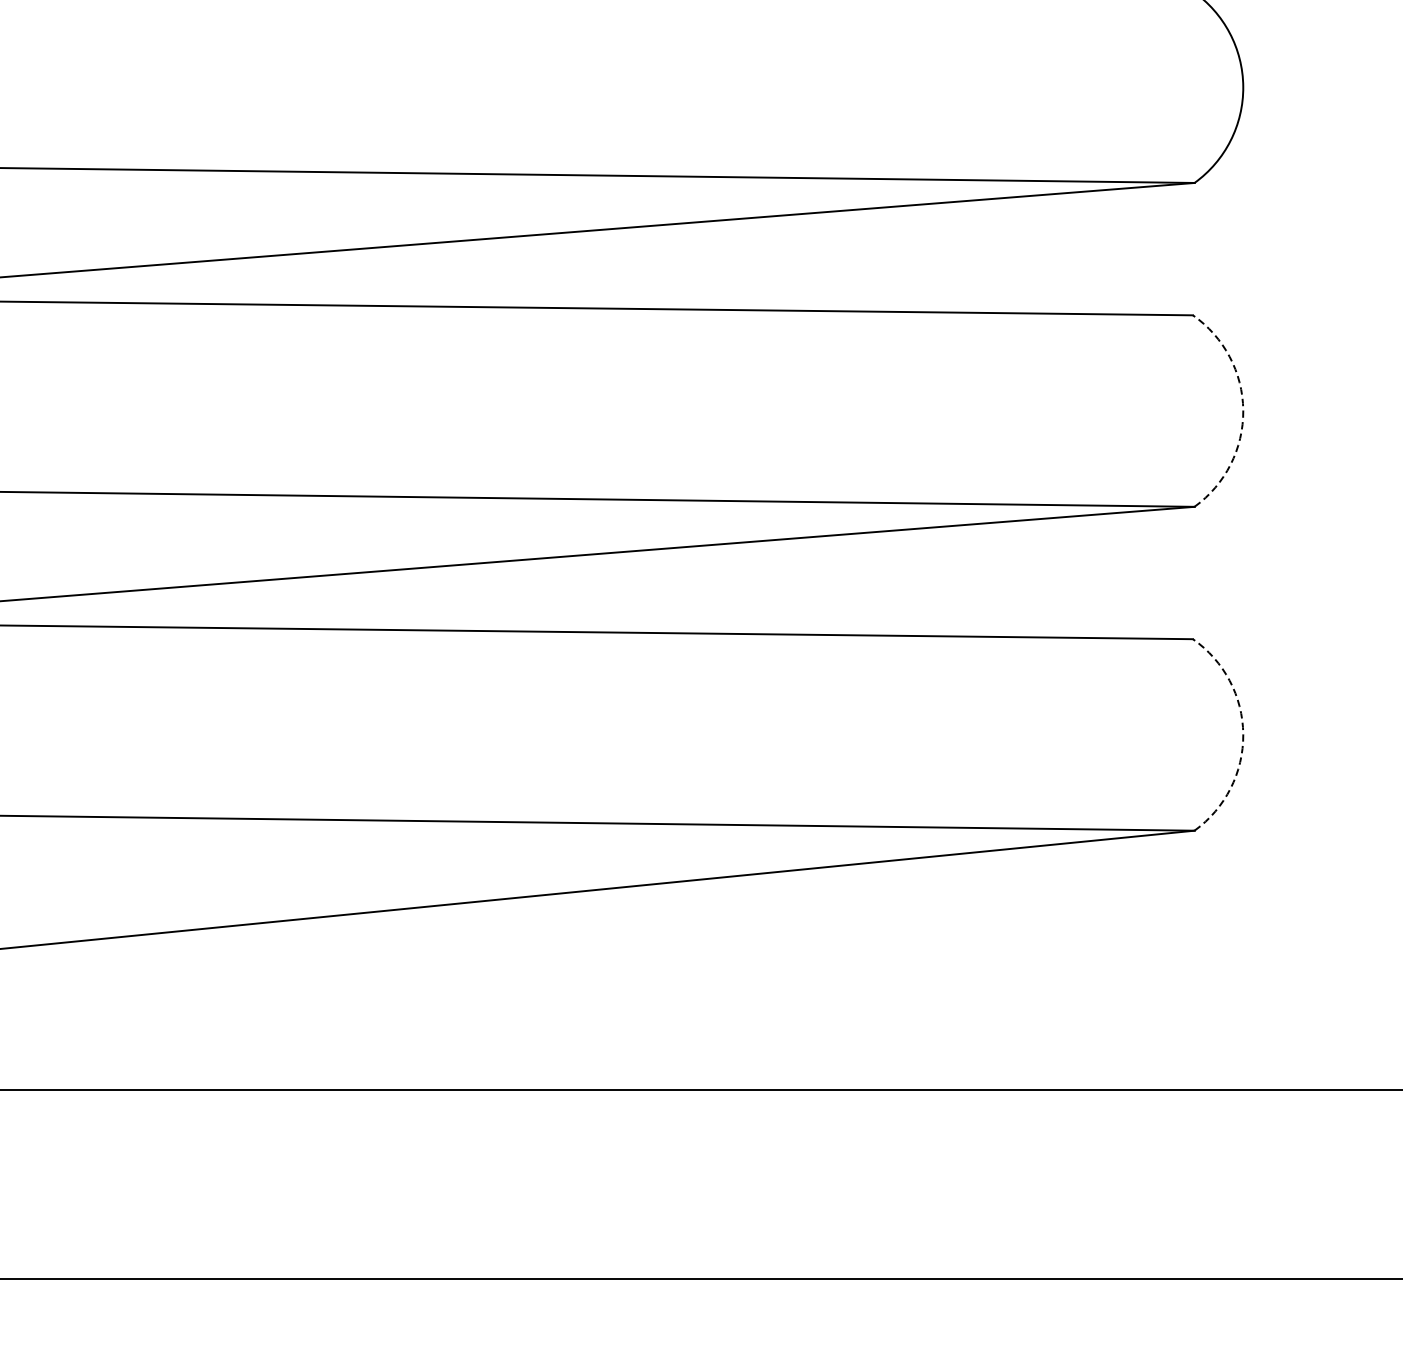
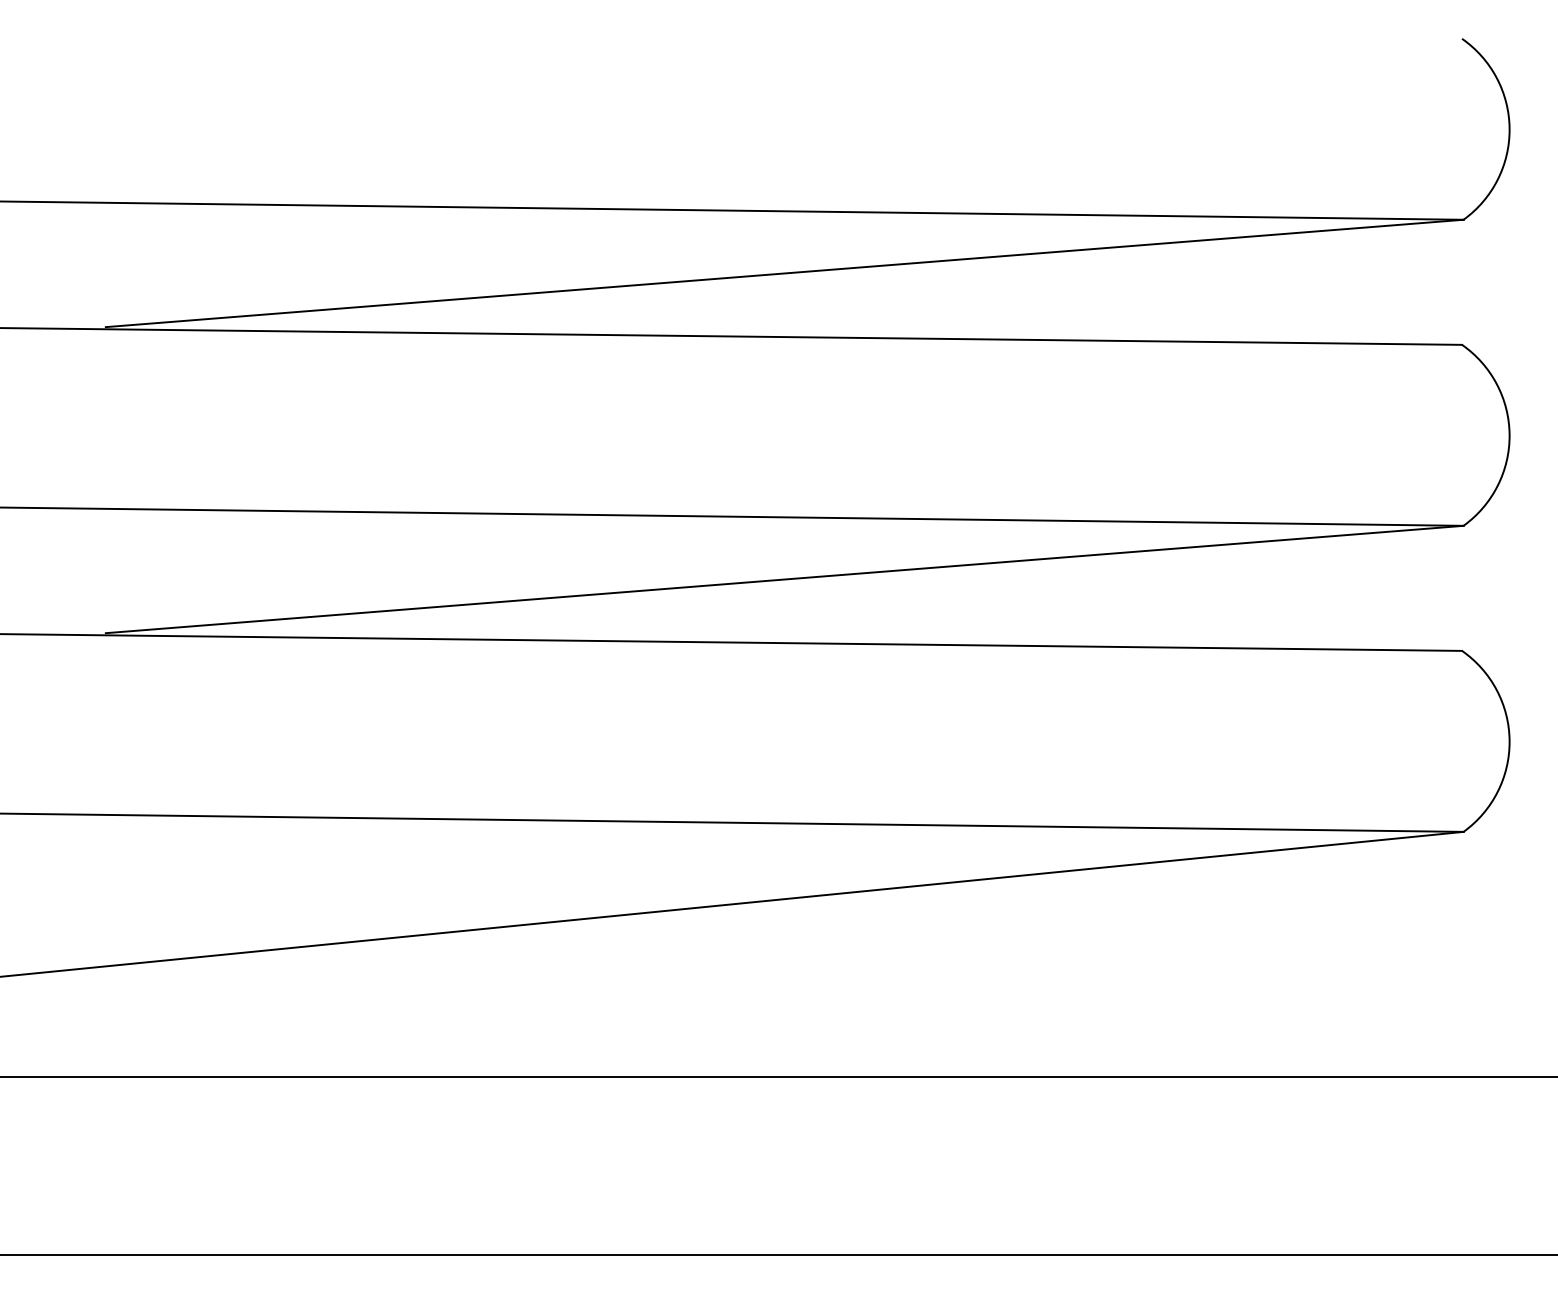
arc: (1243, 410) -> (1509, 434), dashed -> solid
arc: (1243, 733) -> (1509, 740), dashed -> solid

